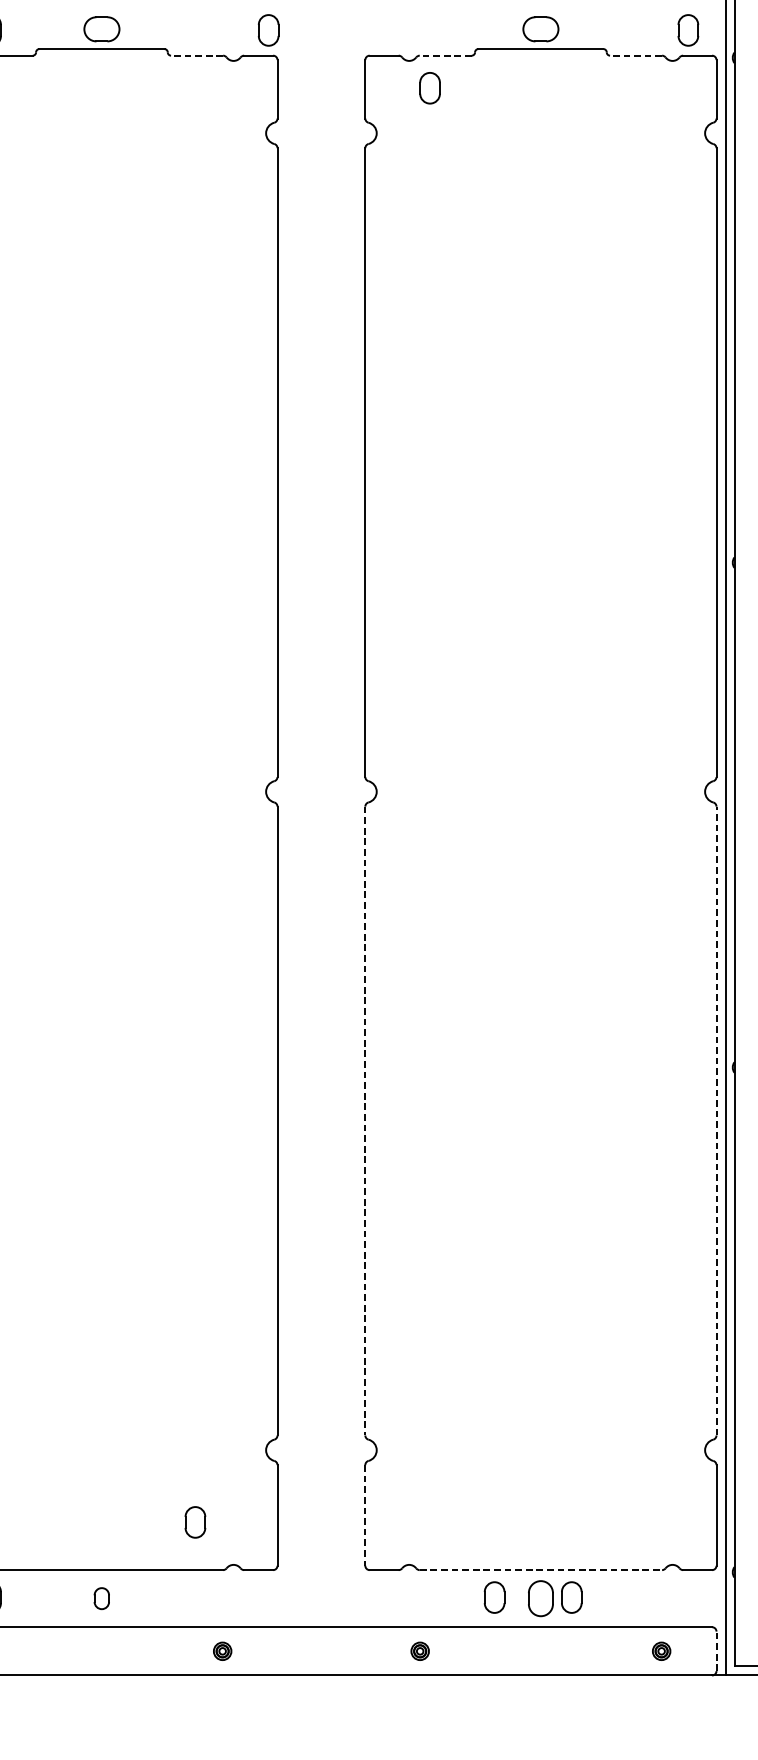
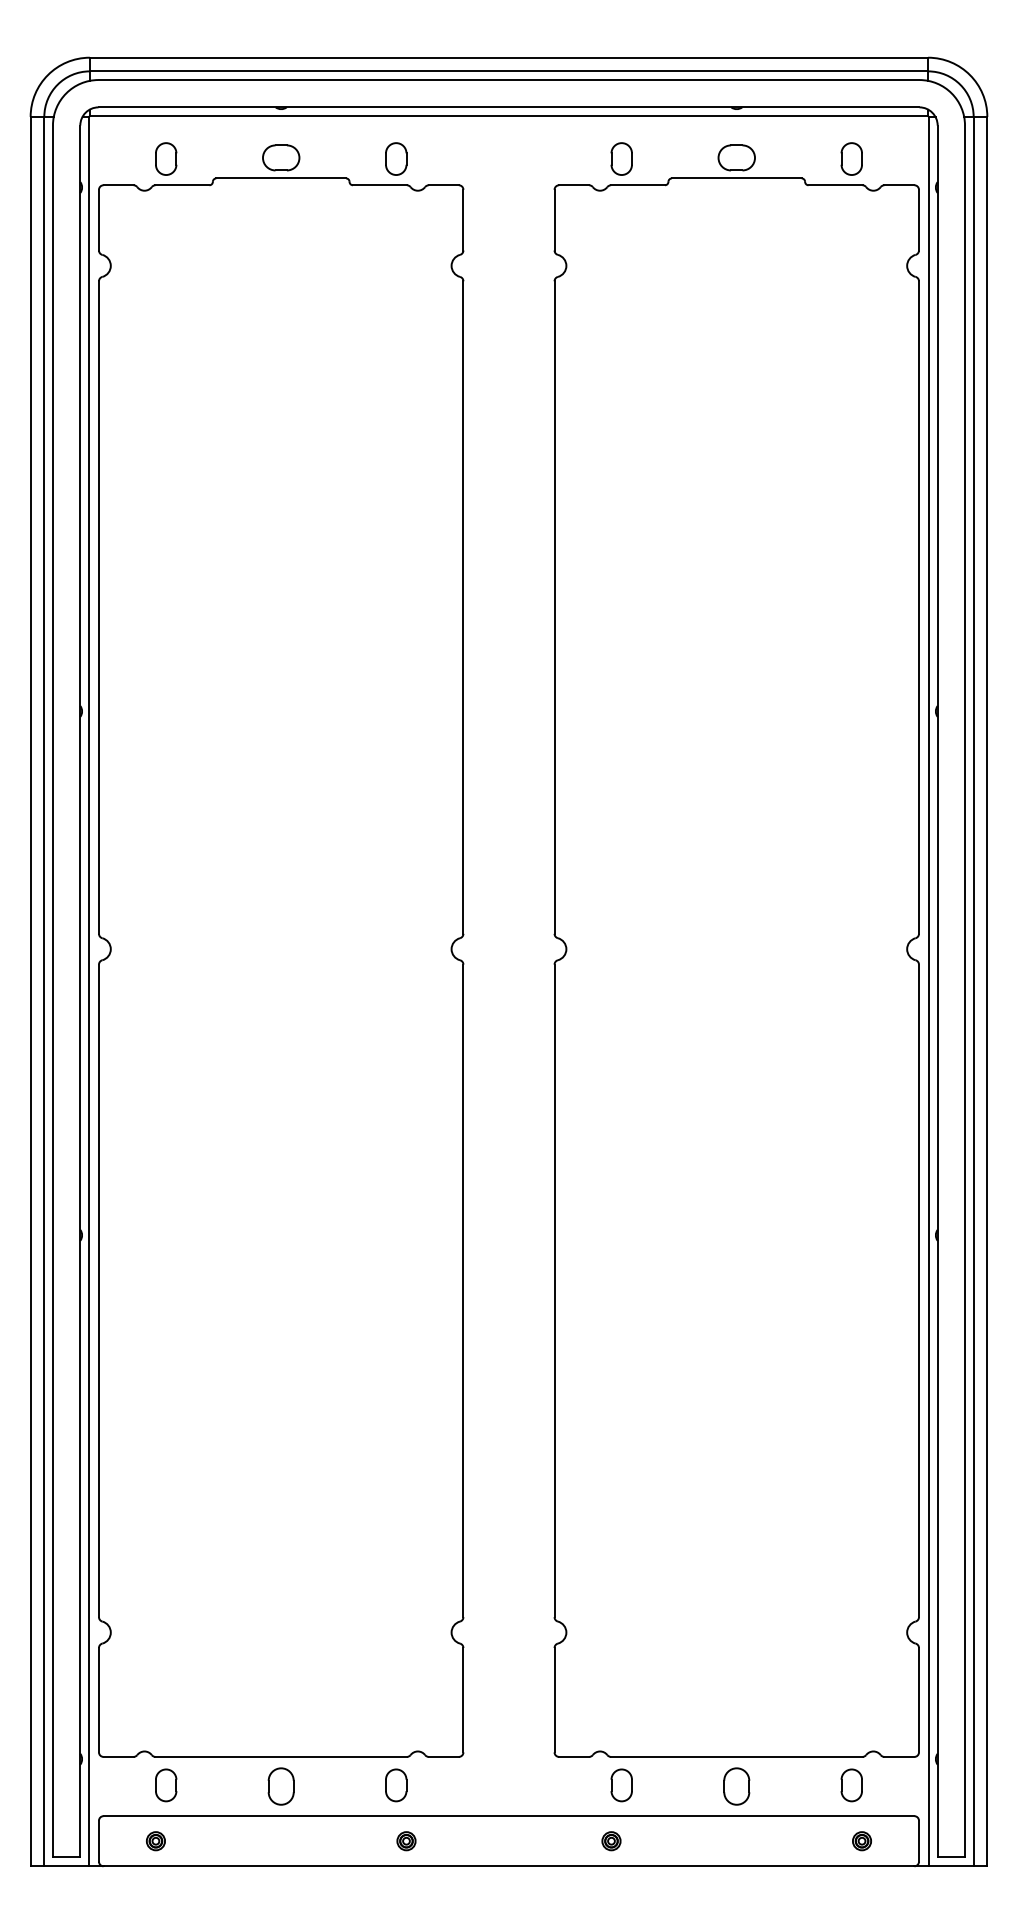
part: (268, 29) -> (396, 158), moved
part: (688, 29) -> (851, 158), moved
line: (196, 55) -> (379, 185), dashed -> solid
line: (446, 55) -> (638, 185), dashed -> solid
line: (636, 55) -> (835, 185), dashed -> solid
part: (429, 87) -> (621, 158), moved
line: (716, 1120) -> (919, 1290), dashed -> solid
line: (365, 1121) -> (554, 1291), dashed -> solid
line: (365, 1515) -> (554, 1700), dashed -> solid
part: (195, 1522) -> (396, 1785), moved
line: (540, 1569) -> (736, 1756), dashed -> solid
part: (494, 1597) -> (621, 1785), moved
part: (571, 1597) -> (851, 1785), moved
part: (101, 1598) -> (280, 1786), size x1.67
line: (716, 1651) -> (919, 1841), dashed -> solid

